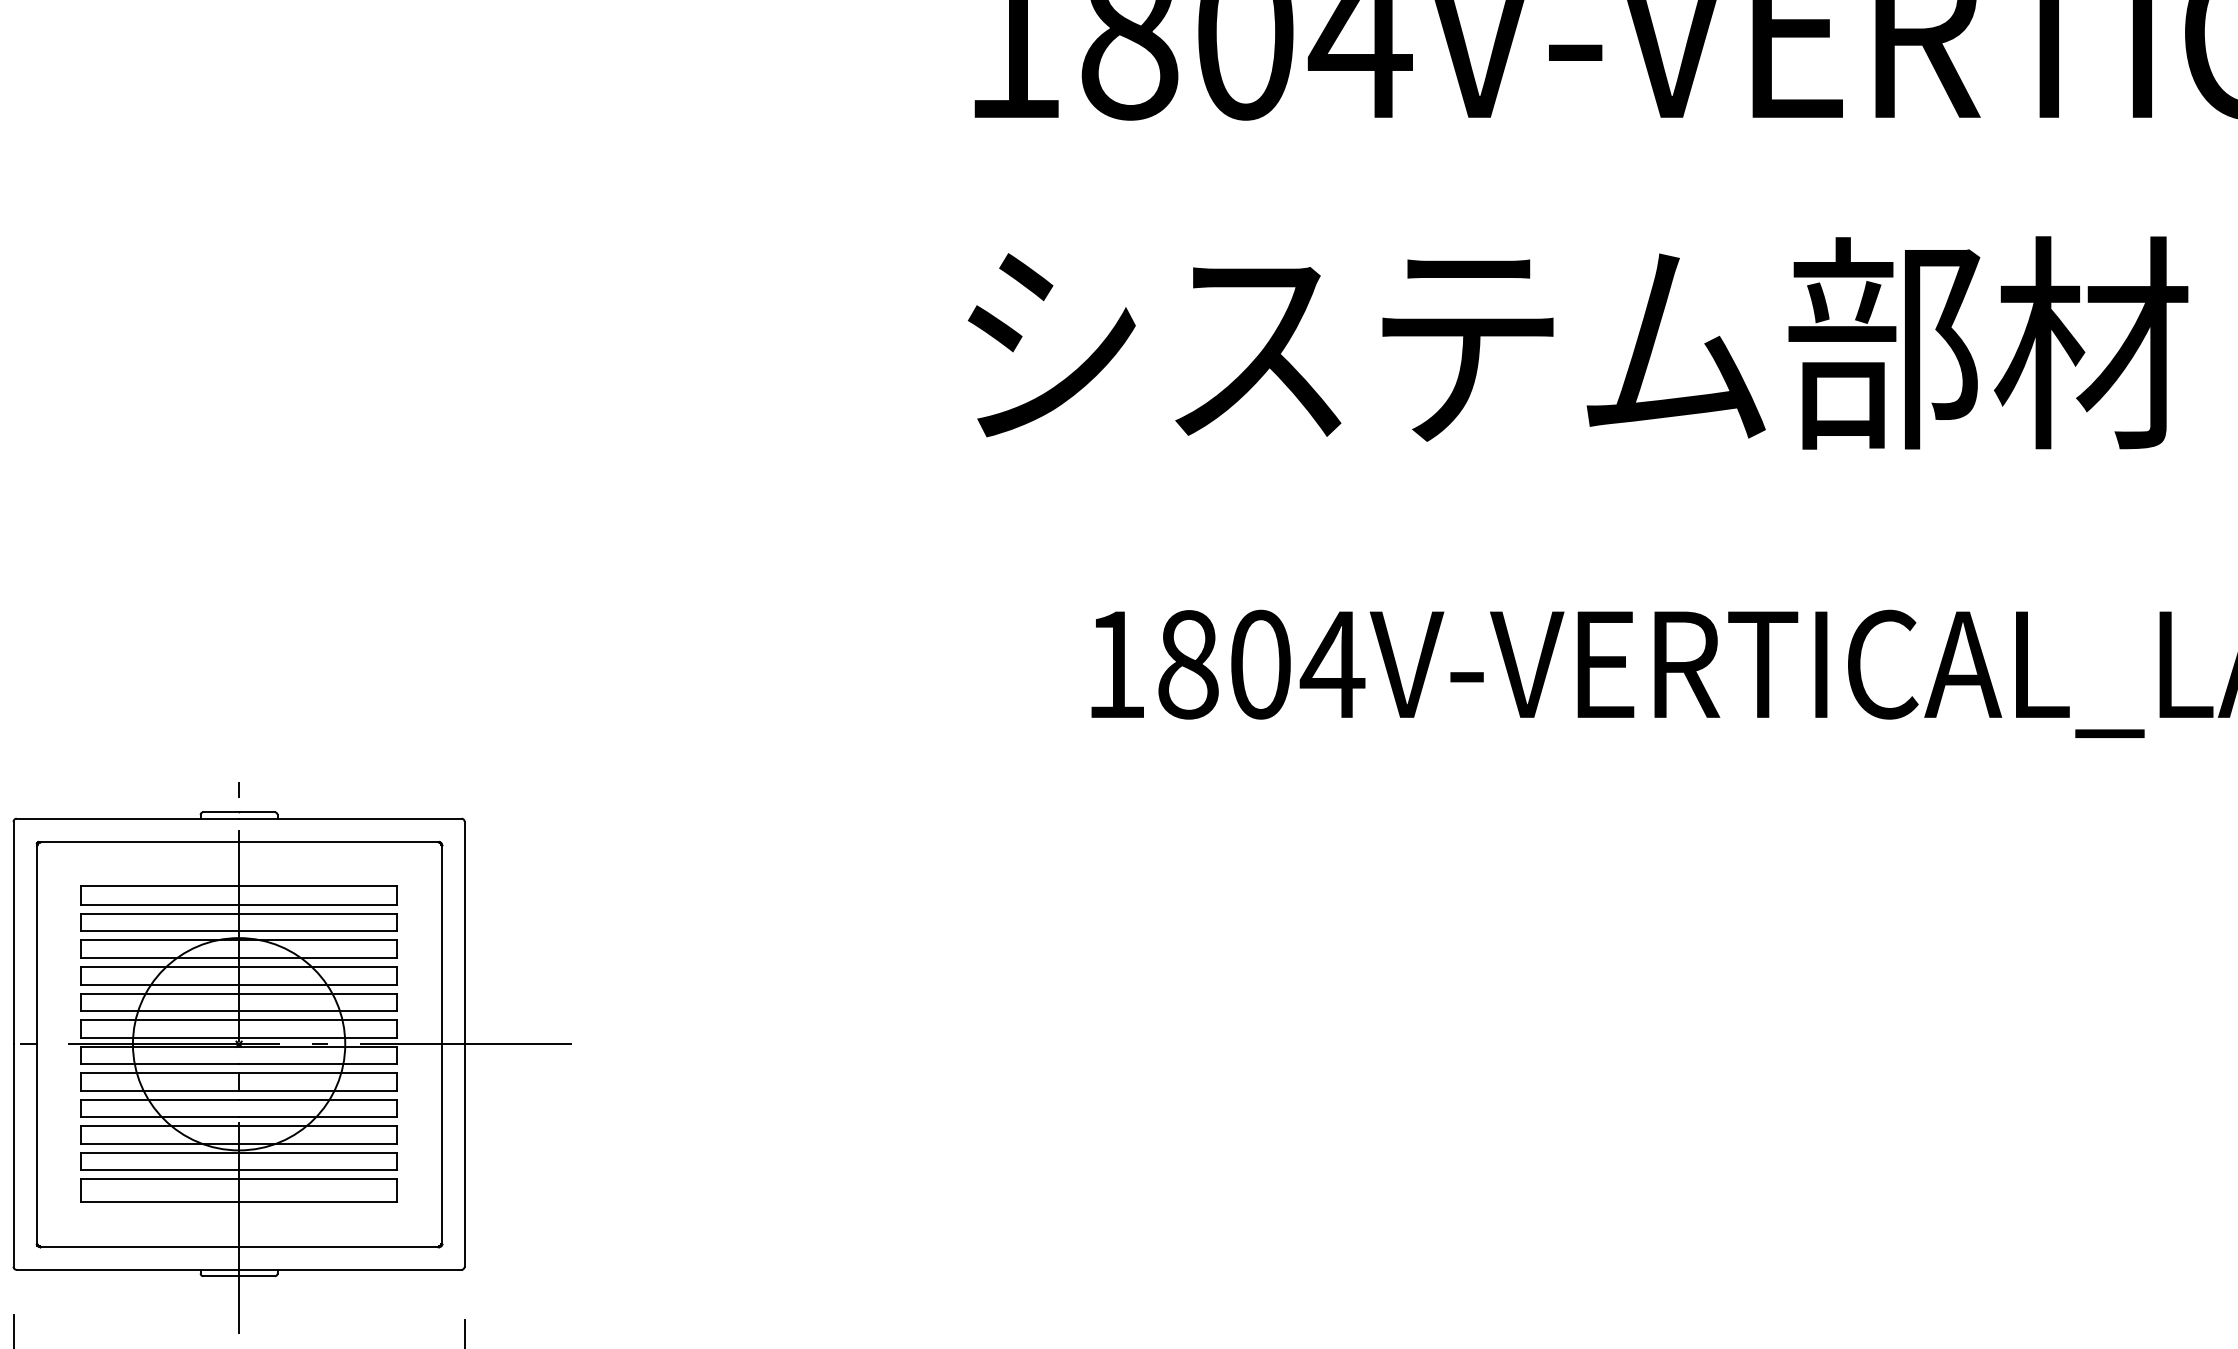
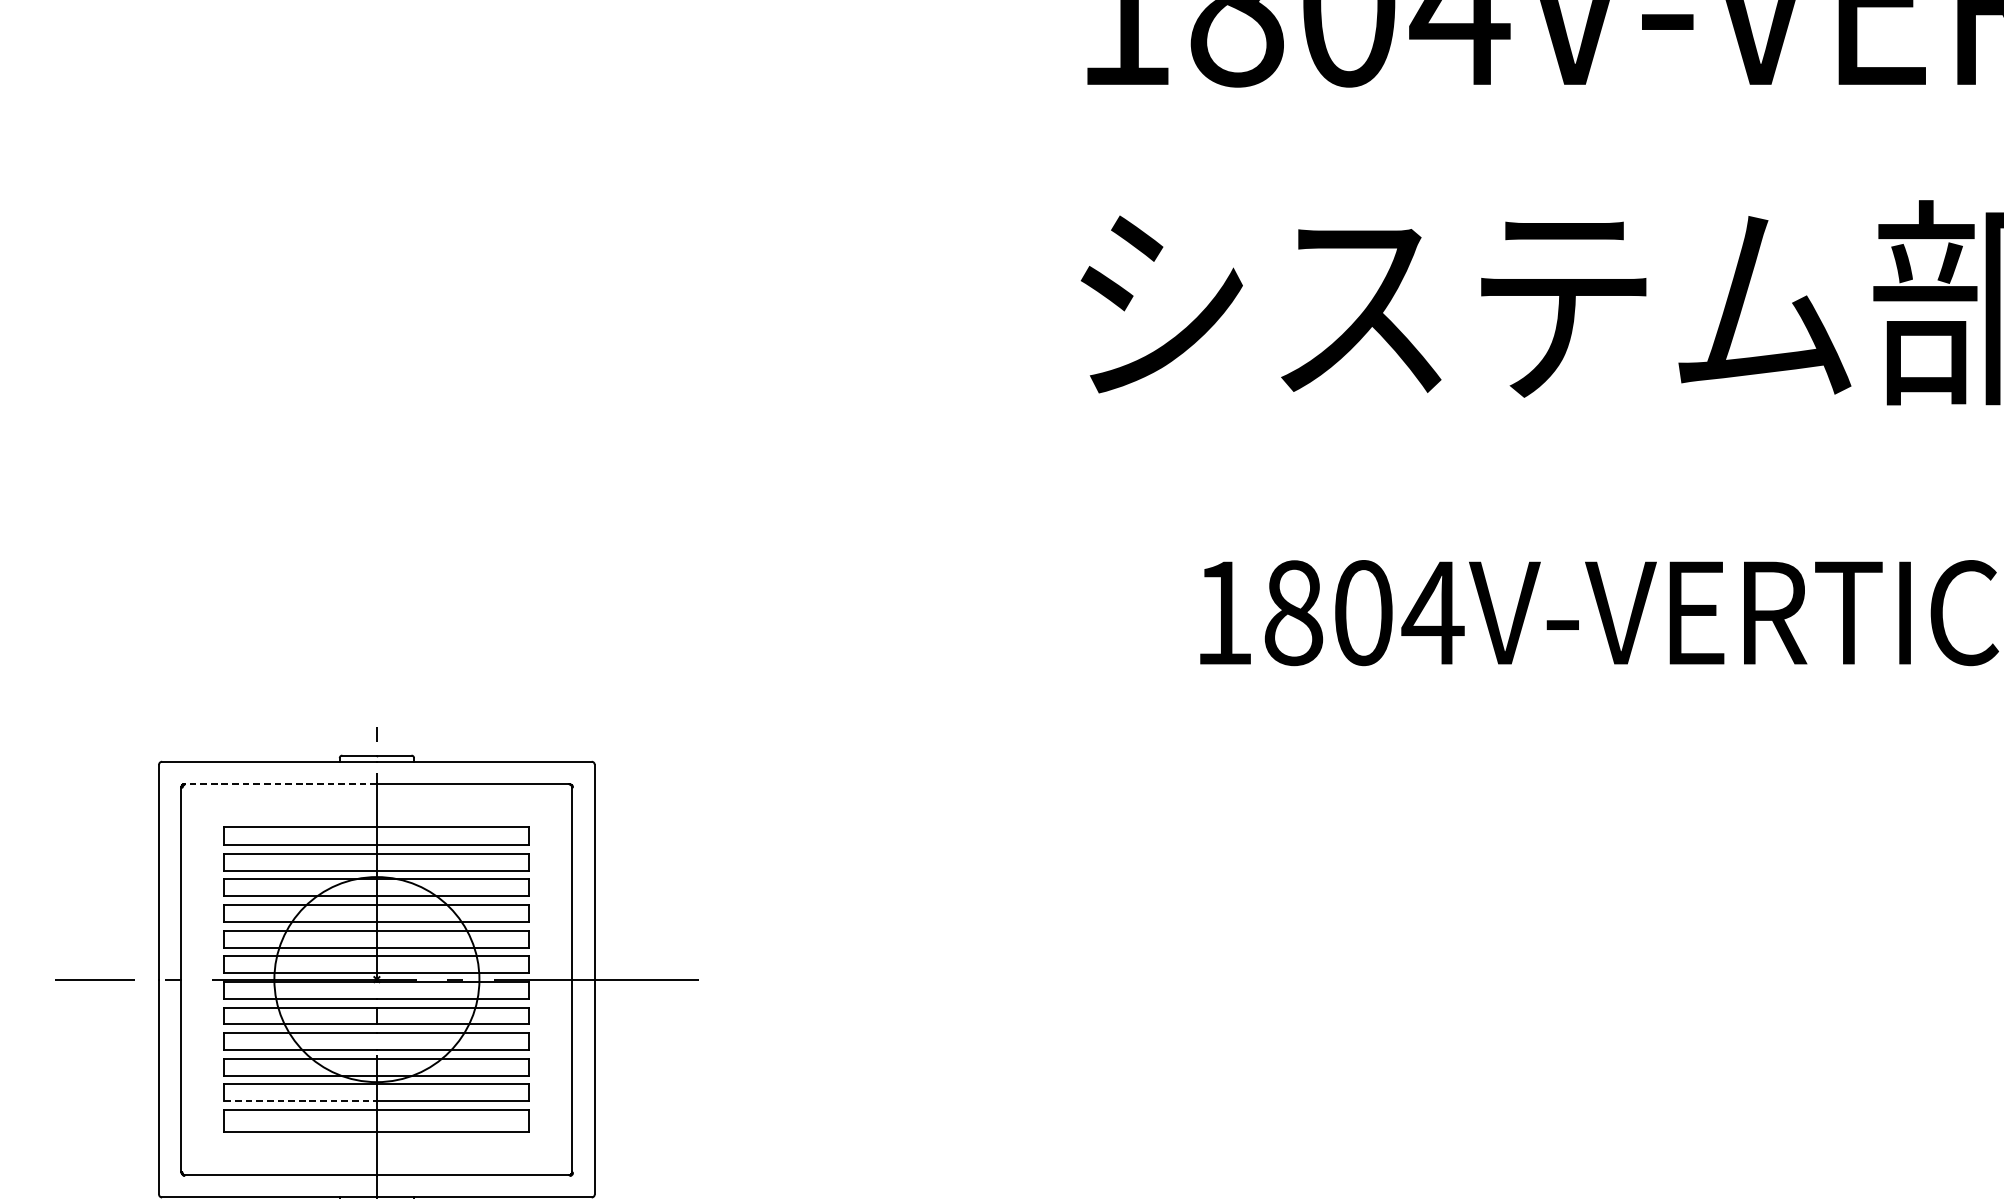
line: (139, 841) -> (280, 783), solid -> dashed
line: (160, 1170) -> (301, 1101), solid -> dashed

